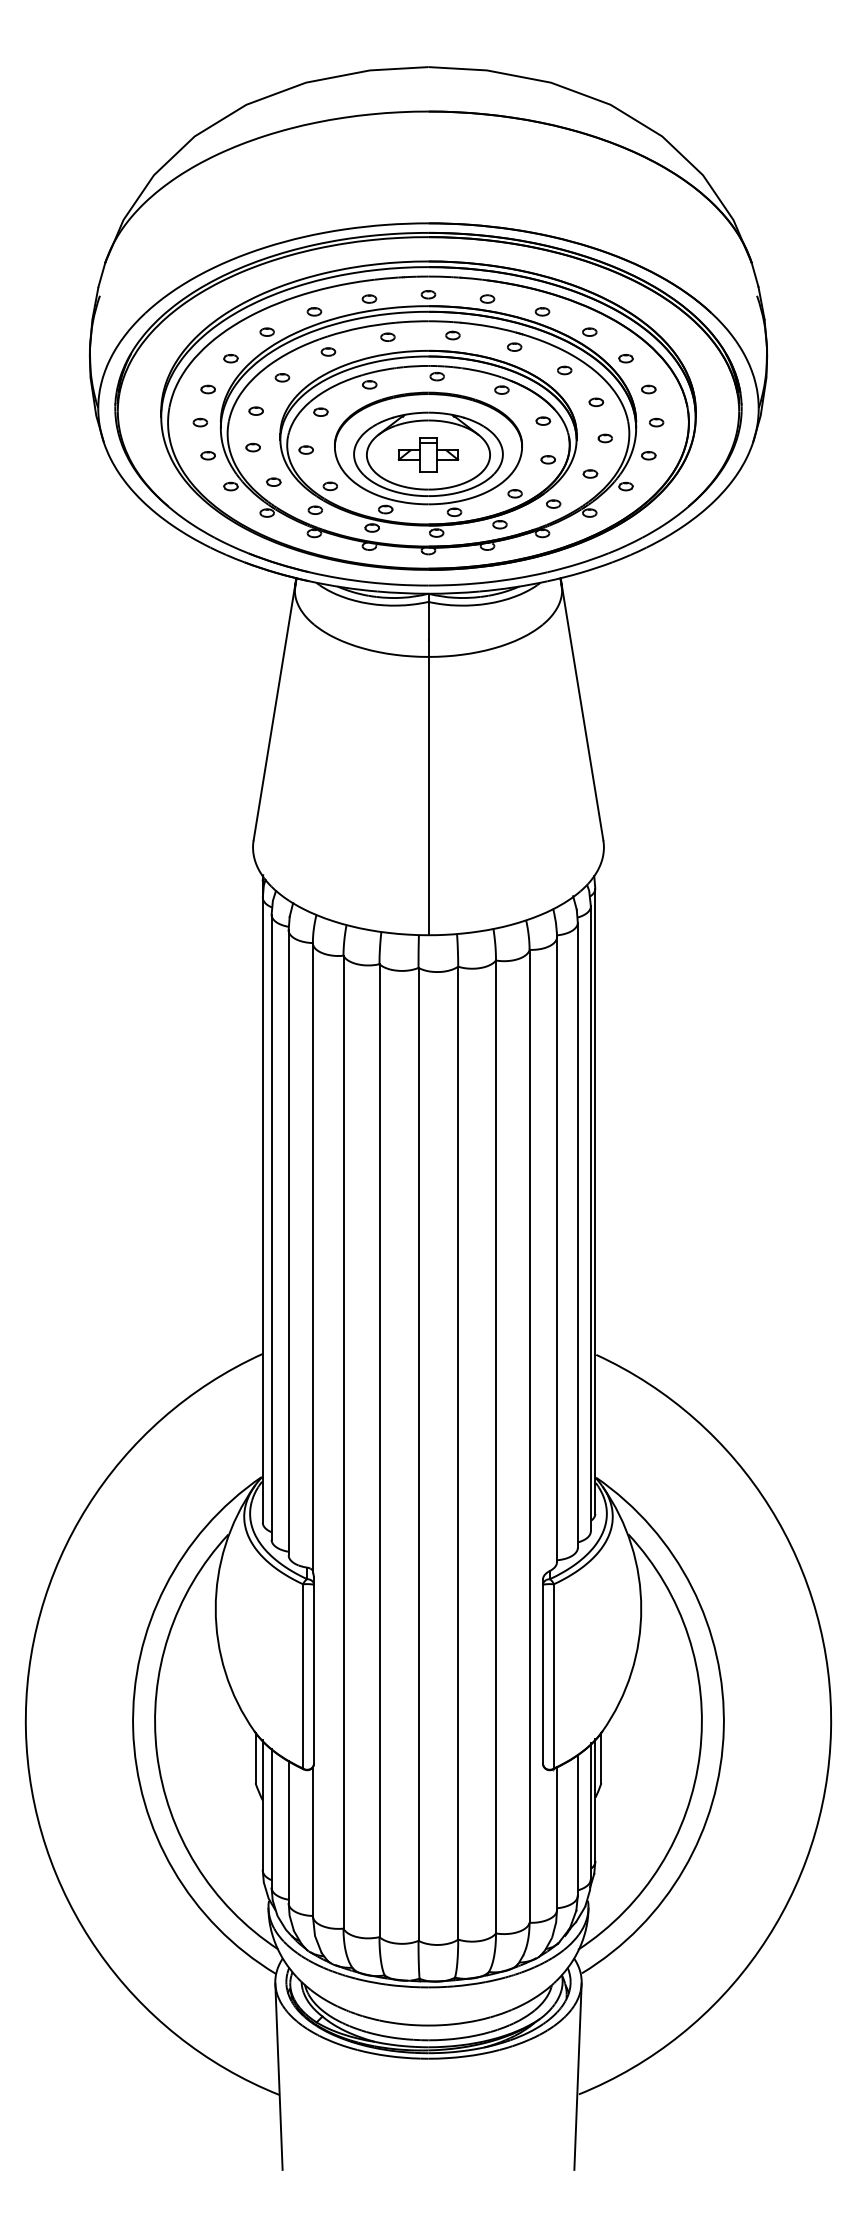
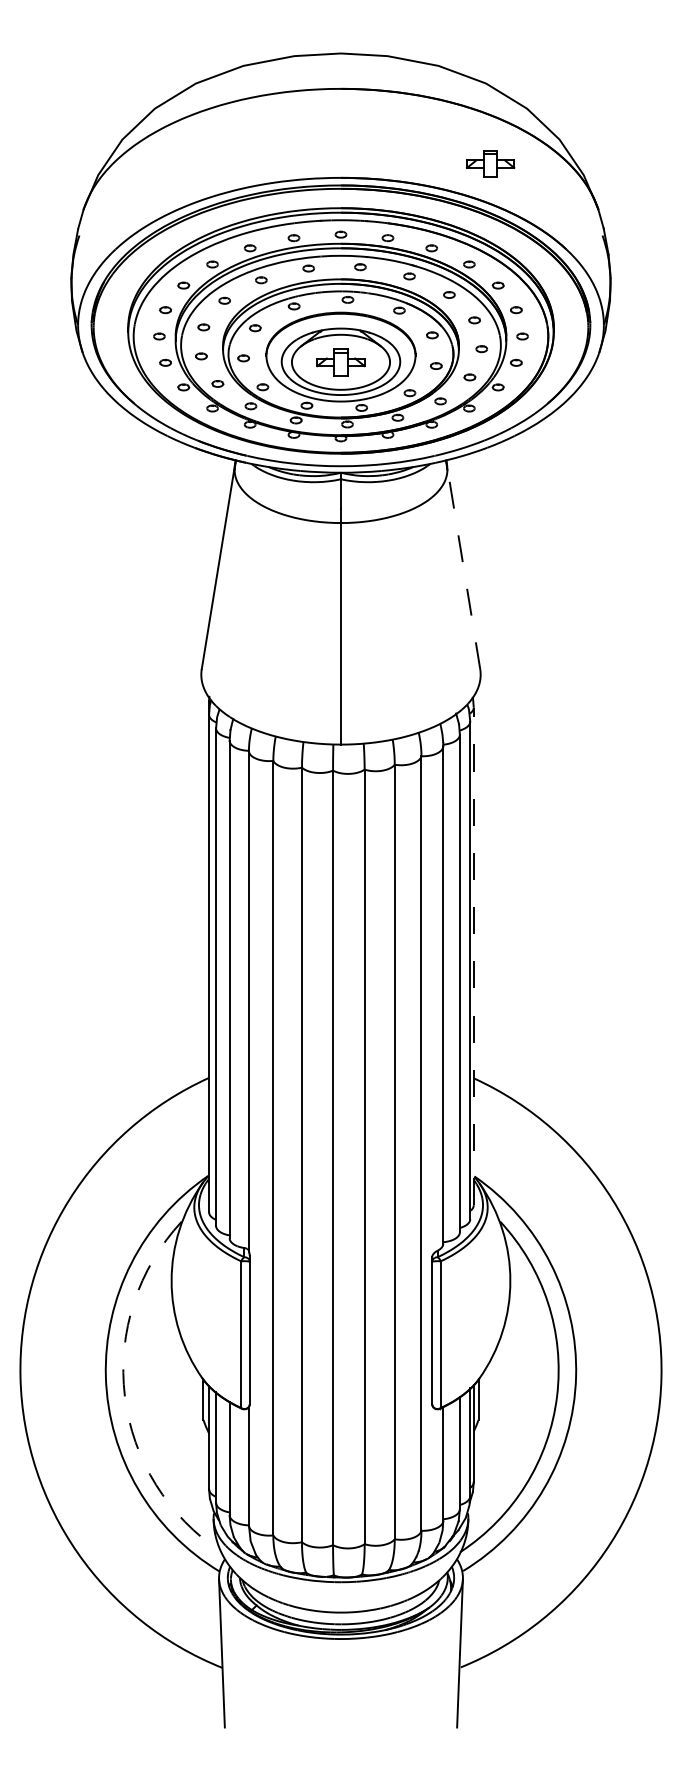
part: (616, 205) -> (490, 163), added
line: (582, 712) -> (463, 567), solid -> dashed
line: (595, 1201) -> (473, 956), solid -> dashed
arc: (157, 1753) -> (125, 1396), solid -> dashed

